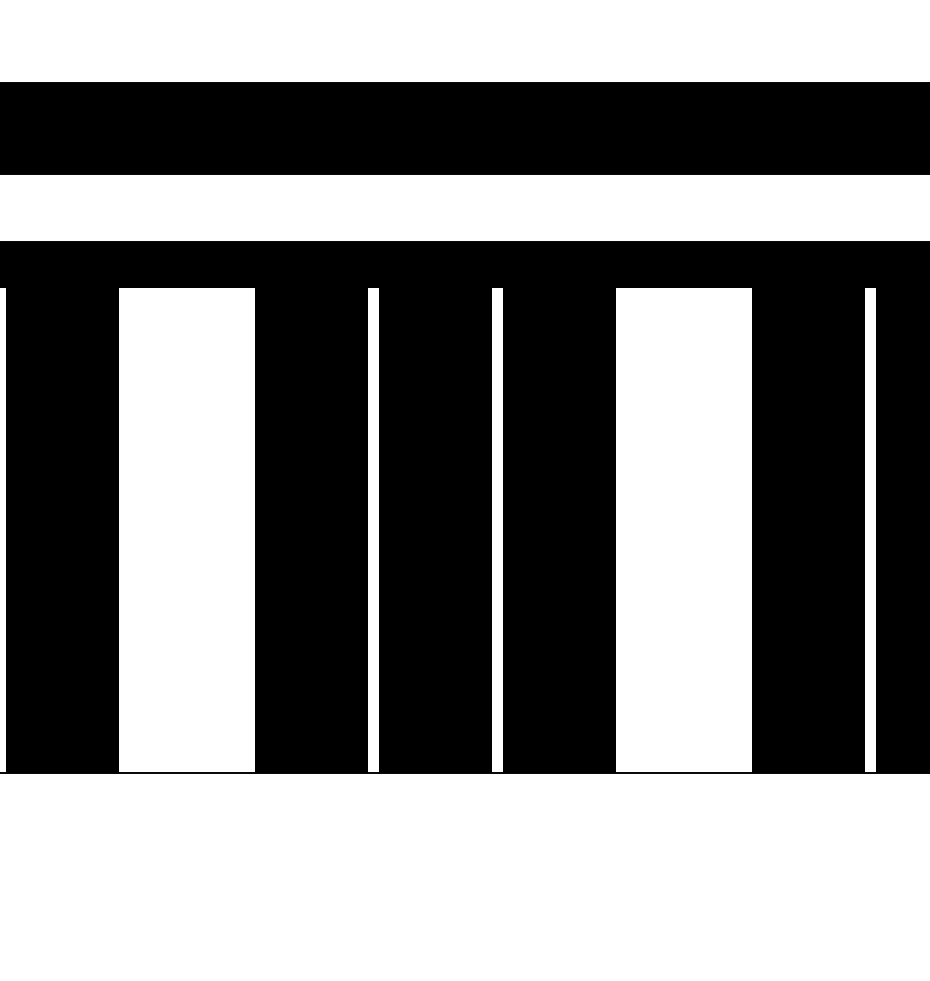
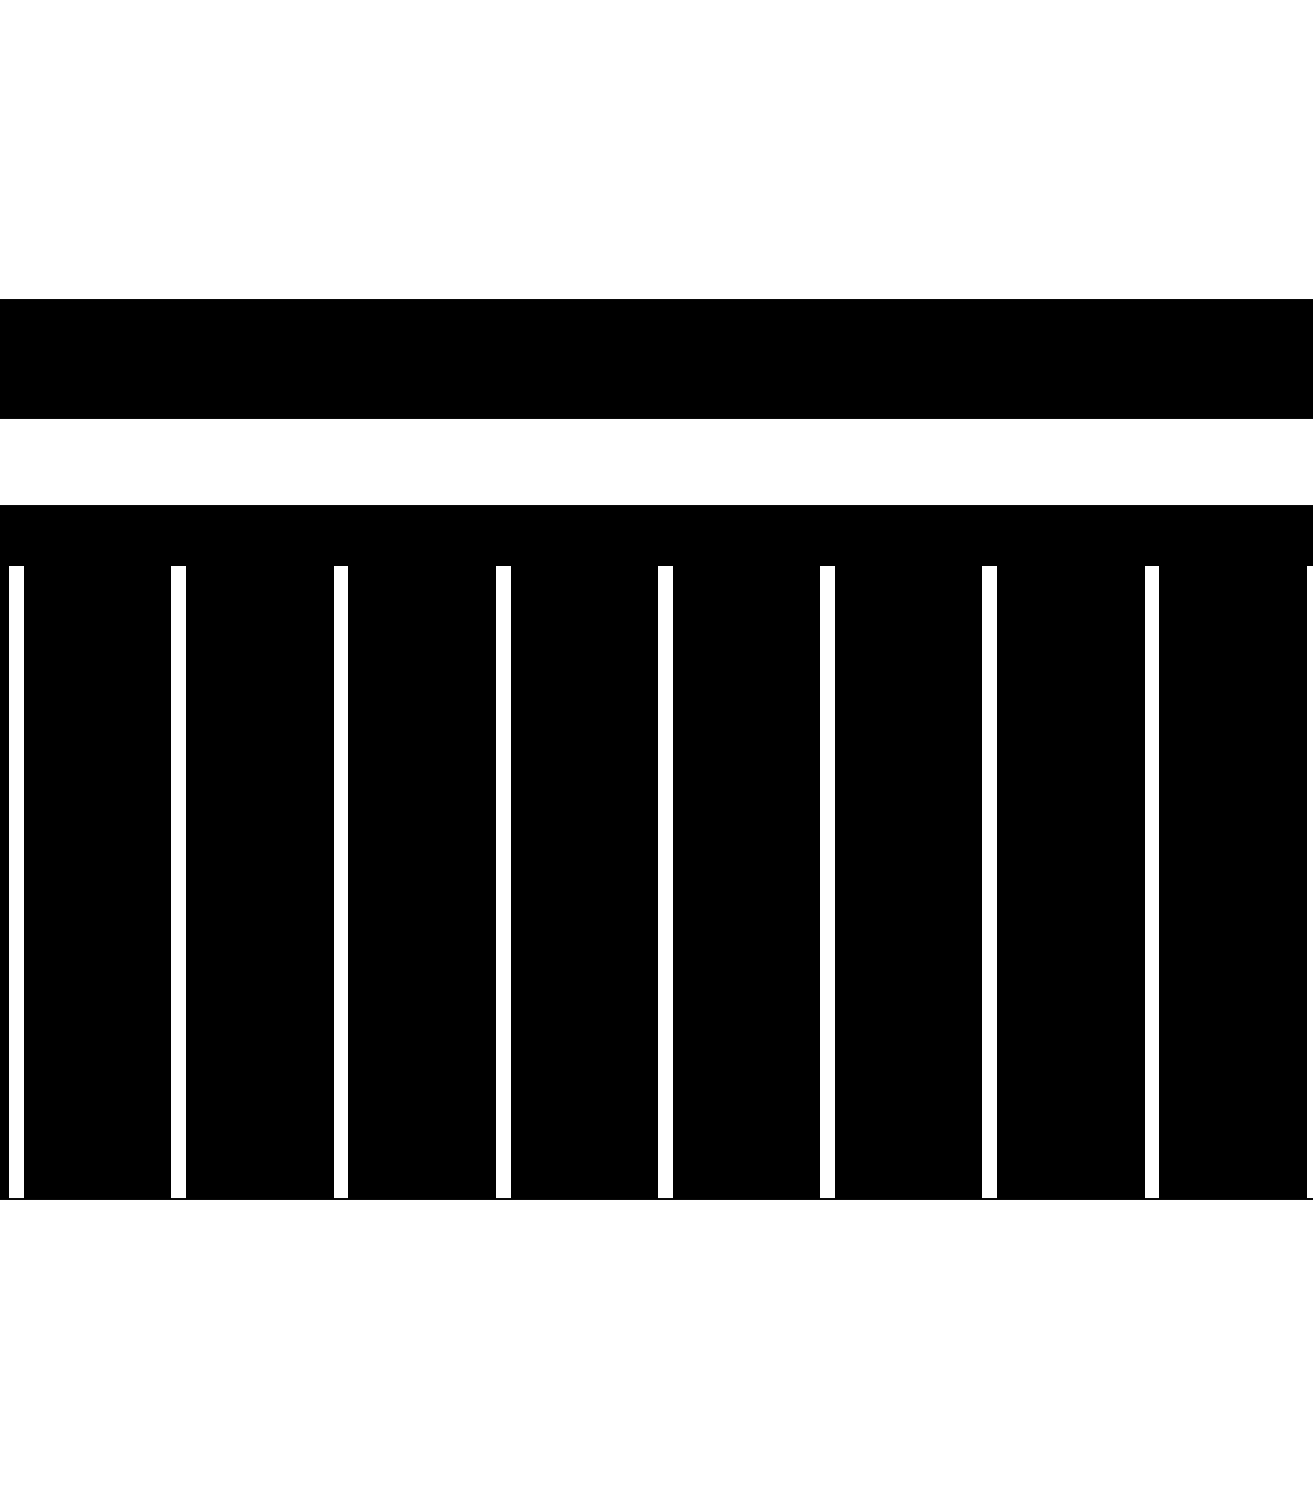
fill: (186, 529) -> (259, 882), added
fill: (683, 529) -> (908, 882), added

